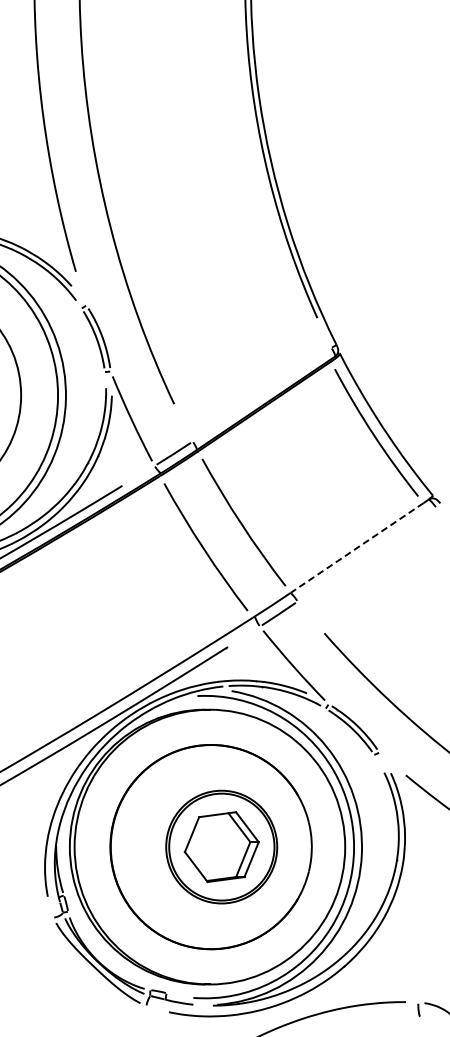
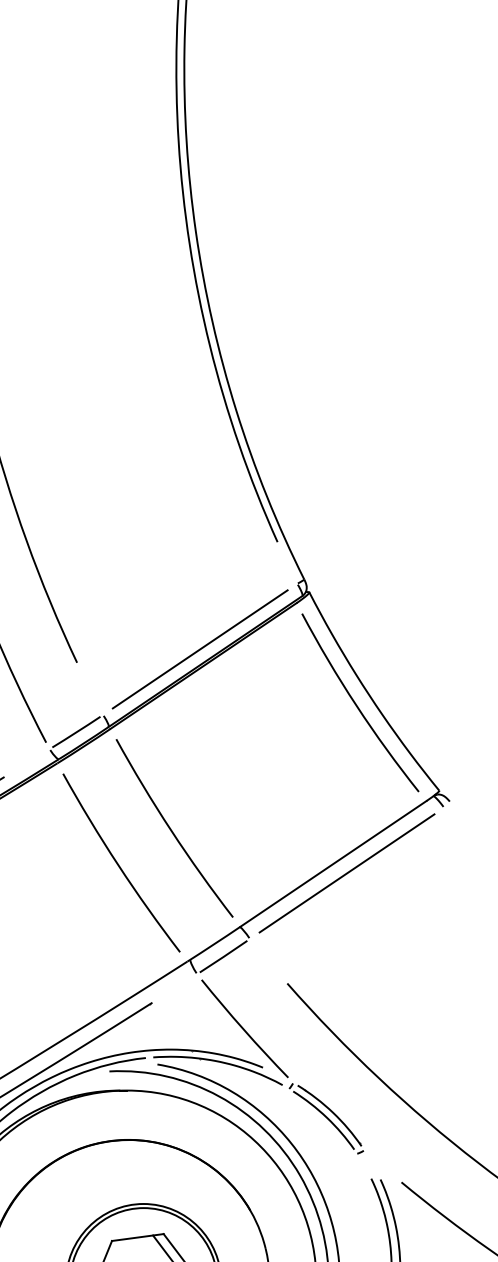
line: (261, 394) -> (199, 649), added
line: (356, 548) -> (332, 864), dashed -> solid
line: (366, 554) -> (346, 873), added

